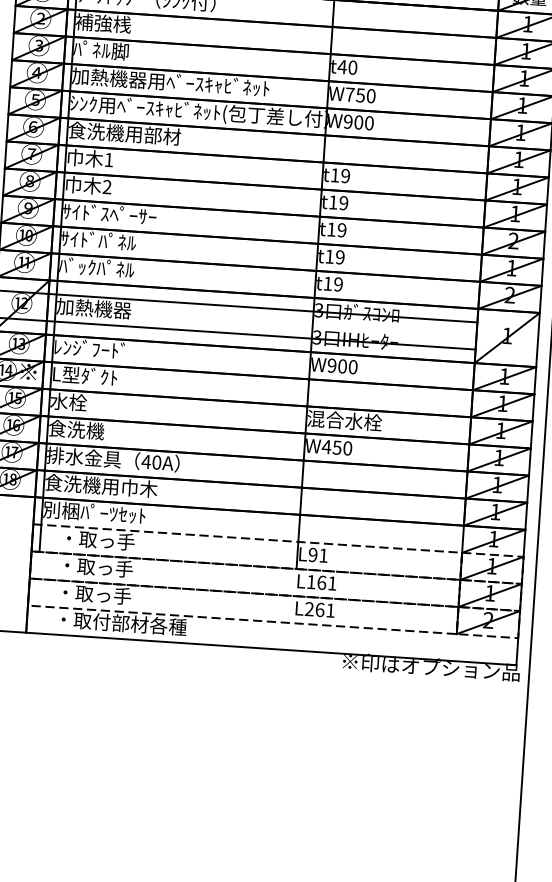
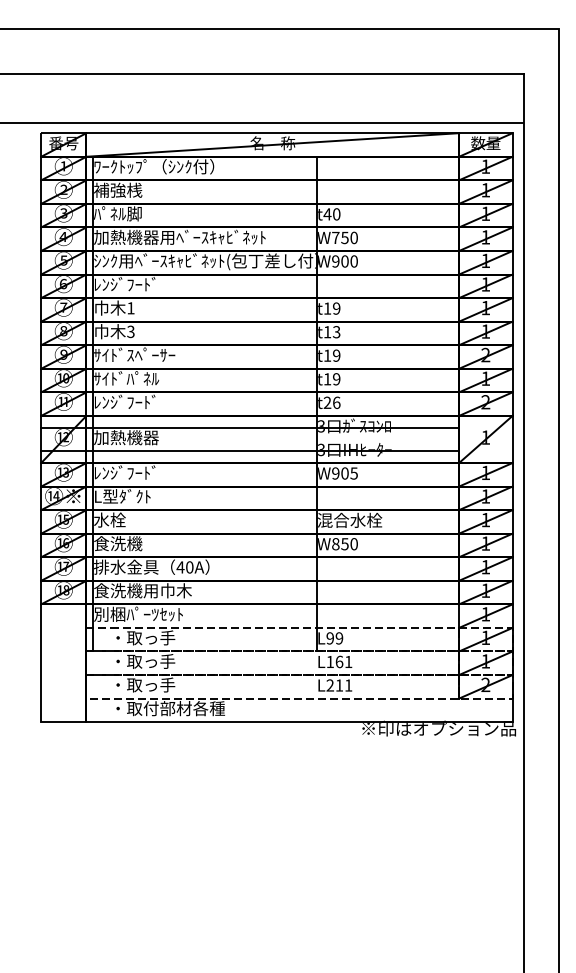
text: (124, 133) -> (142, 284), 食洗機用部材 -> ﾚﾝｼﾞﾌｰﾄﾞ
text: (106, 187) -> (130, 332), 2 -> 3
text: (343, 203) -> (336, 332), t19 -> t13
text: (96, 266) -> (126, 401), ﾊﾞｯｸﾊﾟﾈﾙ -> ﾚﾝｼﾞﾌｰﾄﾞ
text: (332, 283) -> (331, 402), t19 -> t26
text: (352, 367) -> (353, 473), W900 -> W905
text: (326, 447) -> (335, 544), W450 -> W850
text: (323, 555) -> (339, 638), L91 -> L99
text: (320, 609) -> (339, 685), L261 -> L211

